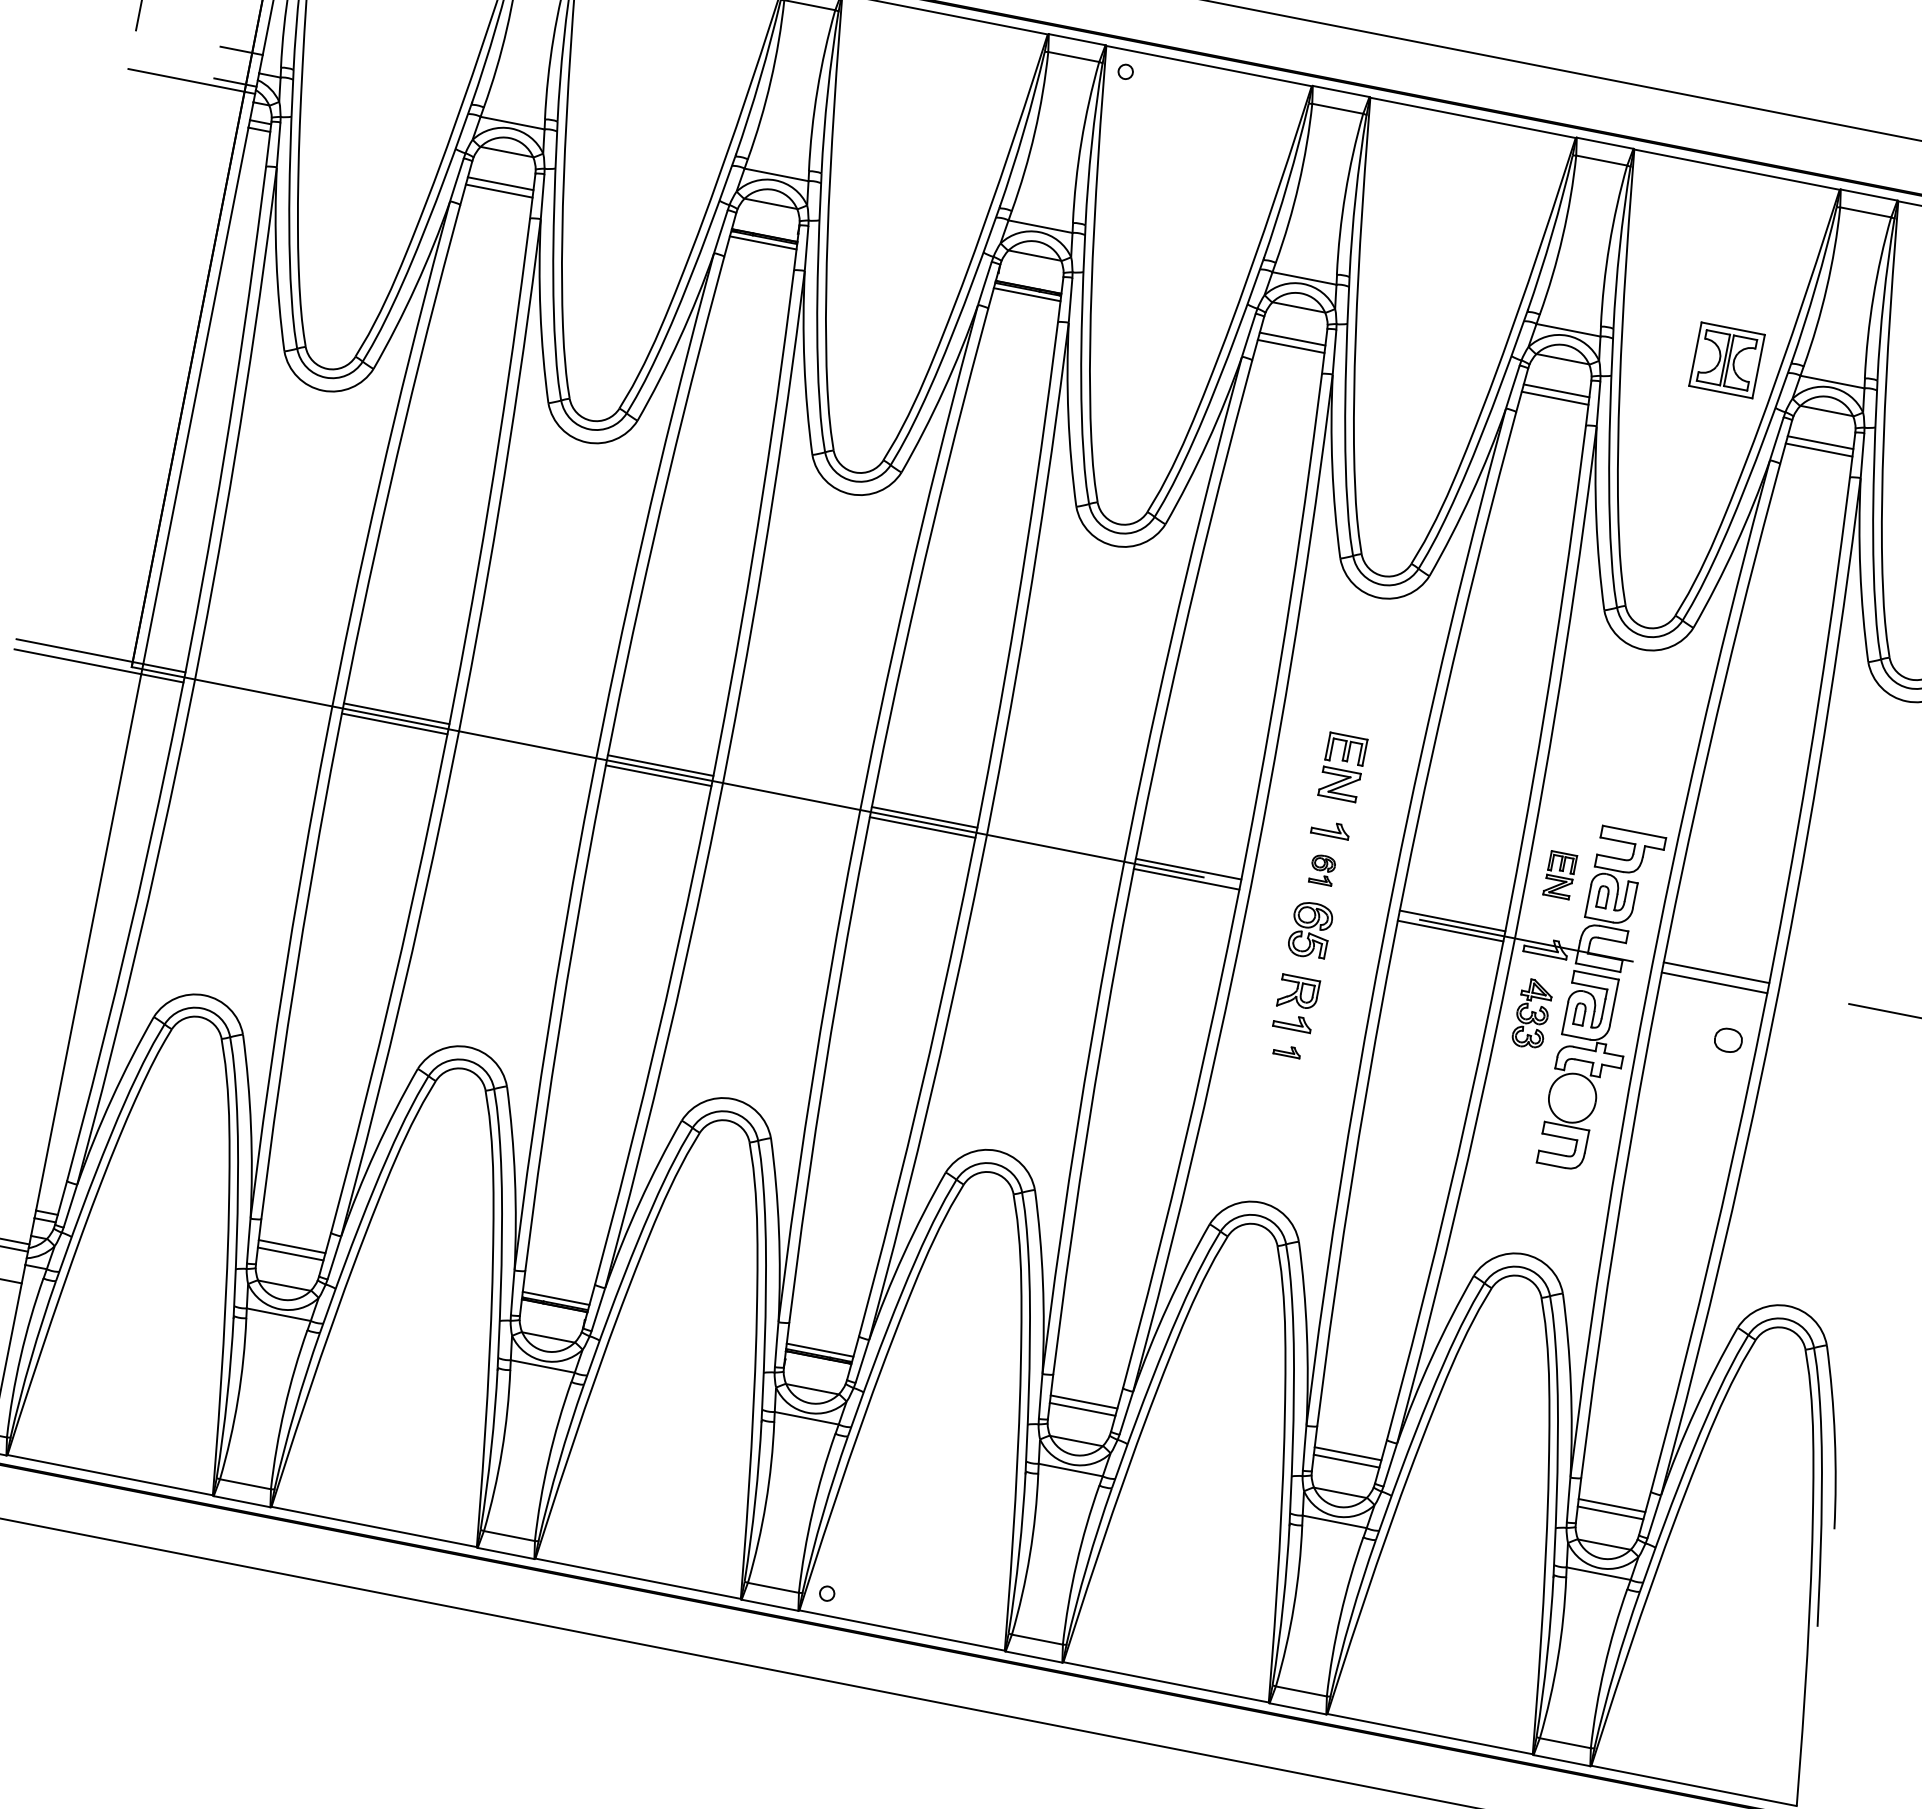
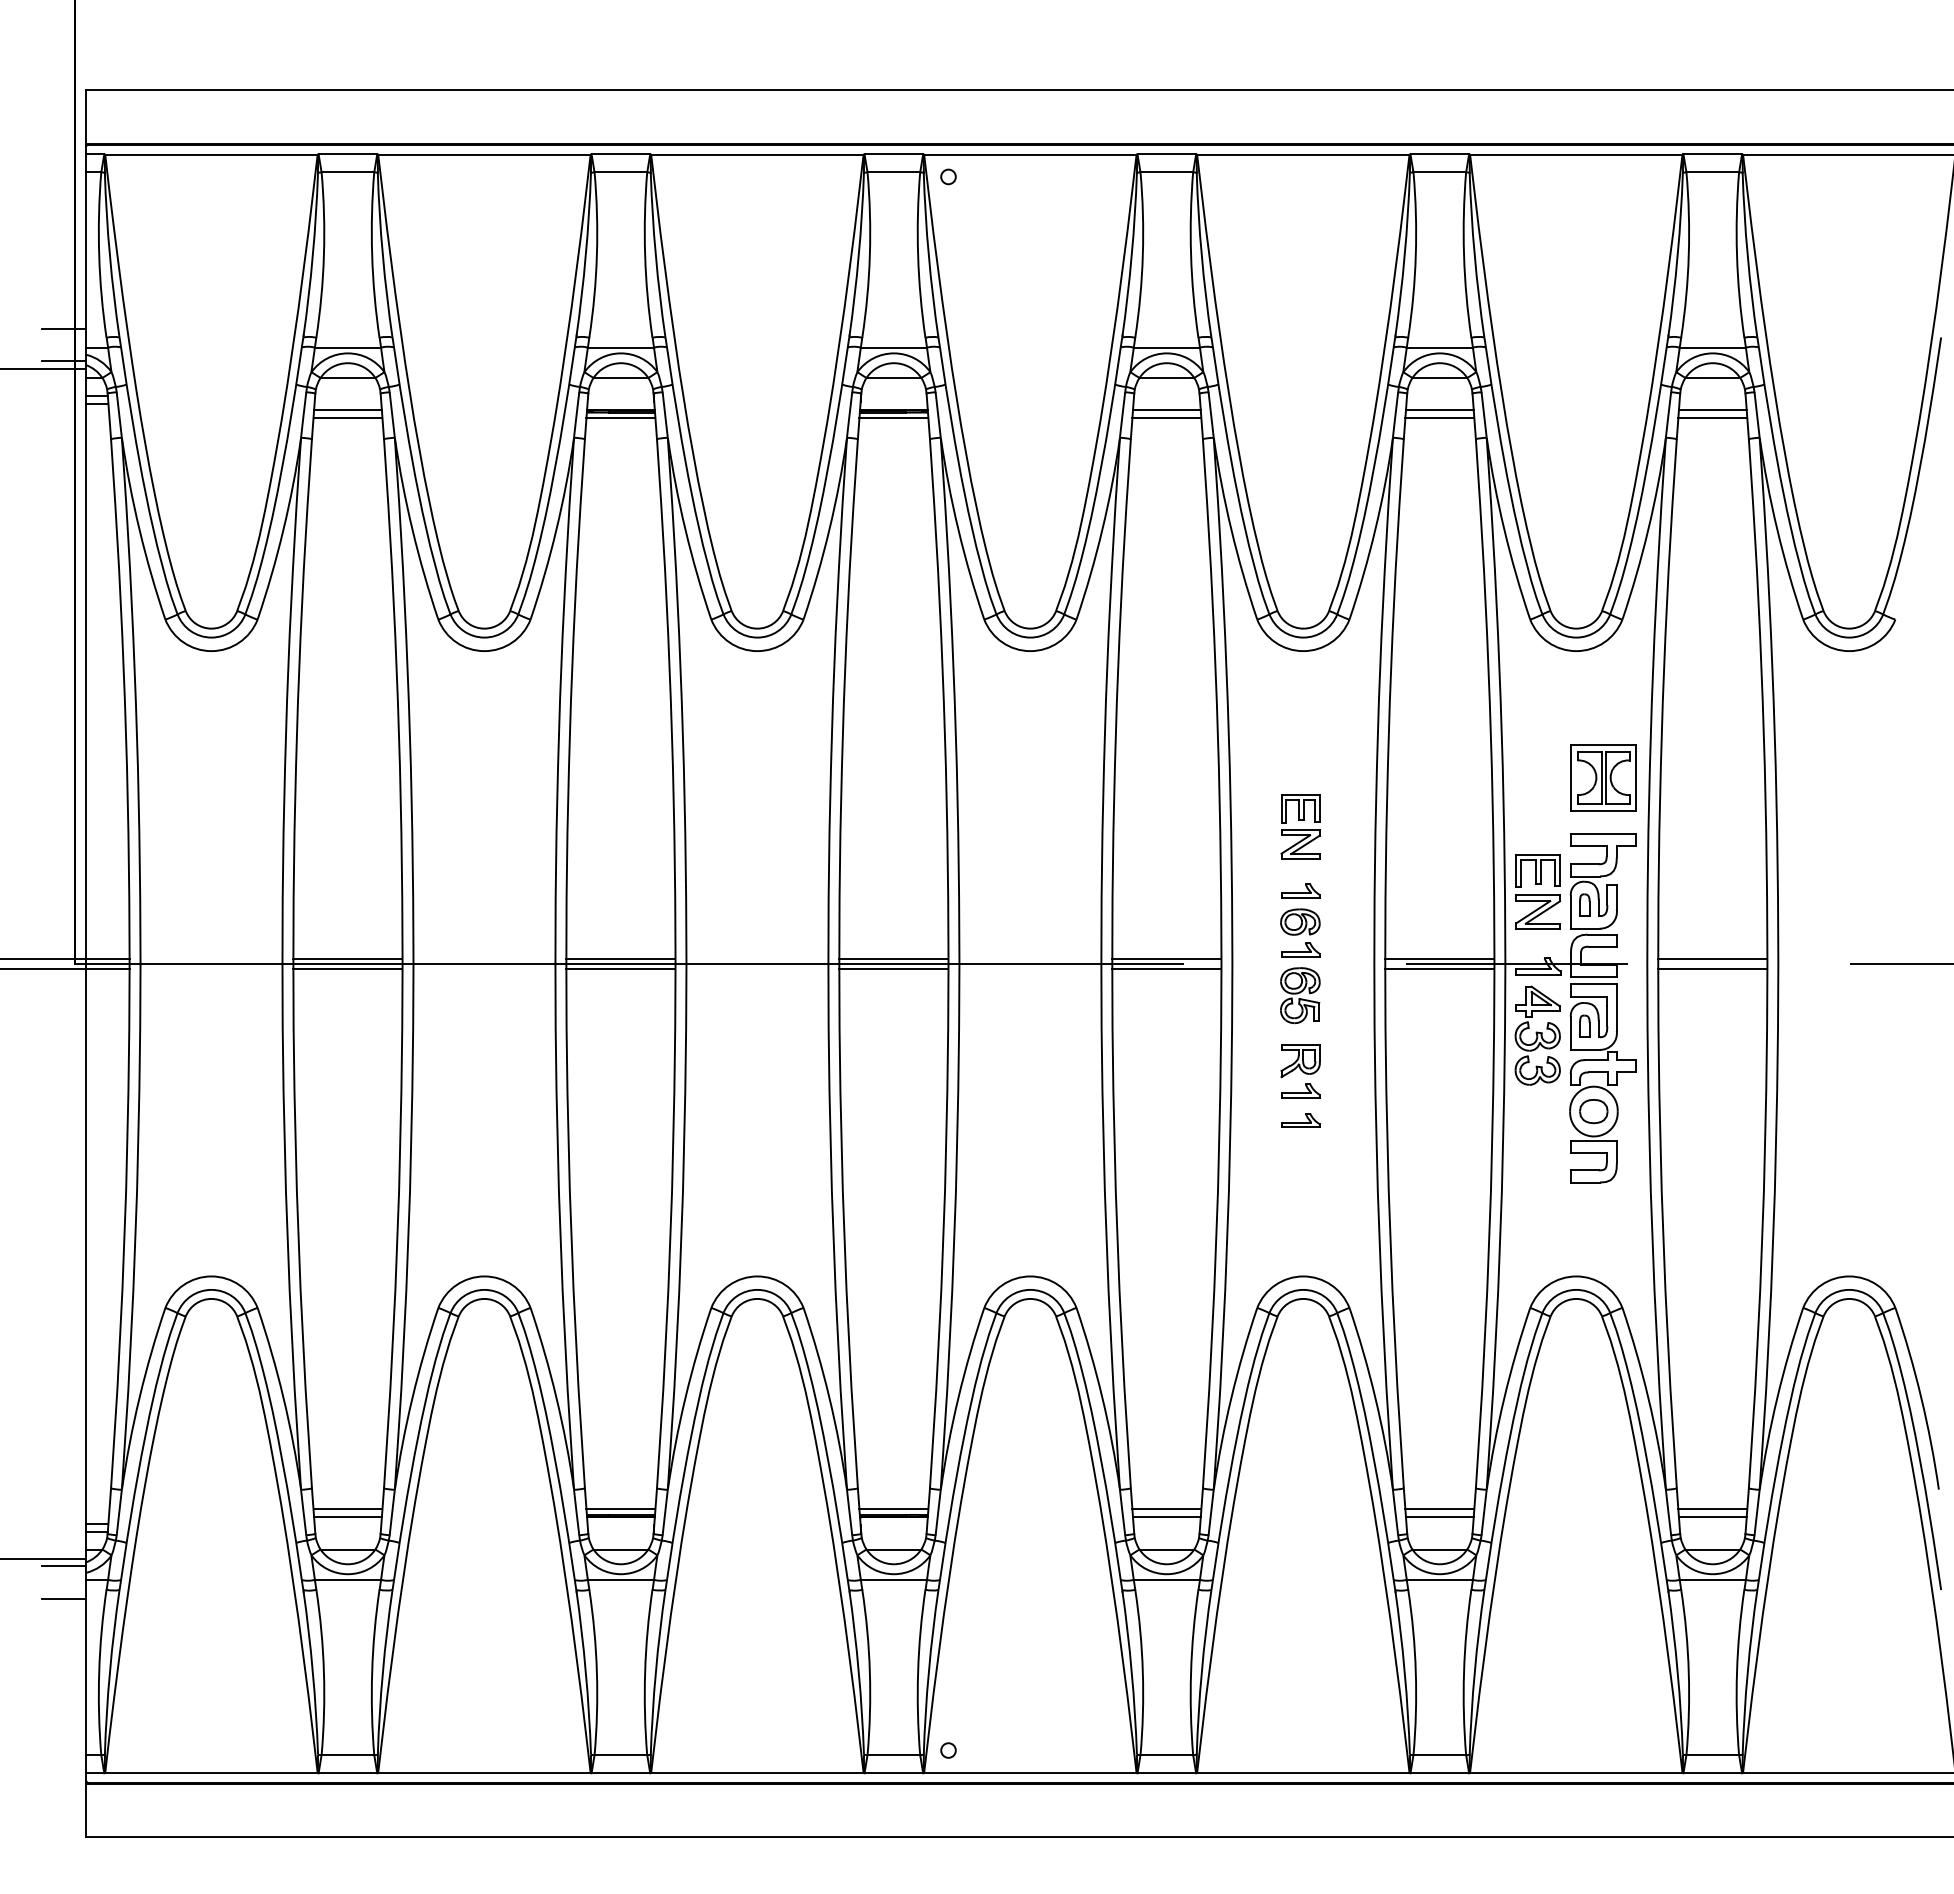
part: (1726, 360) -> (1603, 777), moved
part: (1322, 869) -> (1300, 932), size x1.67
part: (1559, 874) -> (1537, 891), size x1.67
part: (1532, 1013) -> (1537, 1035), size x1.43
part: (1728, 1040) -> (1593, 1111), moved
part: (1287, 1051) -> (1300, 1120), size x1.43

